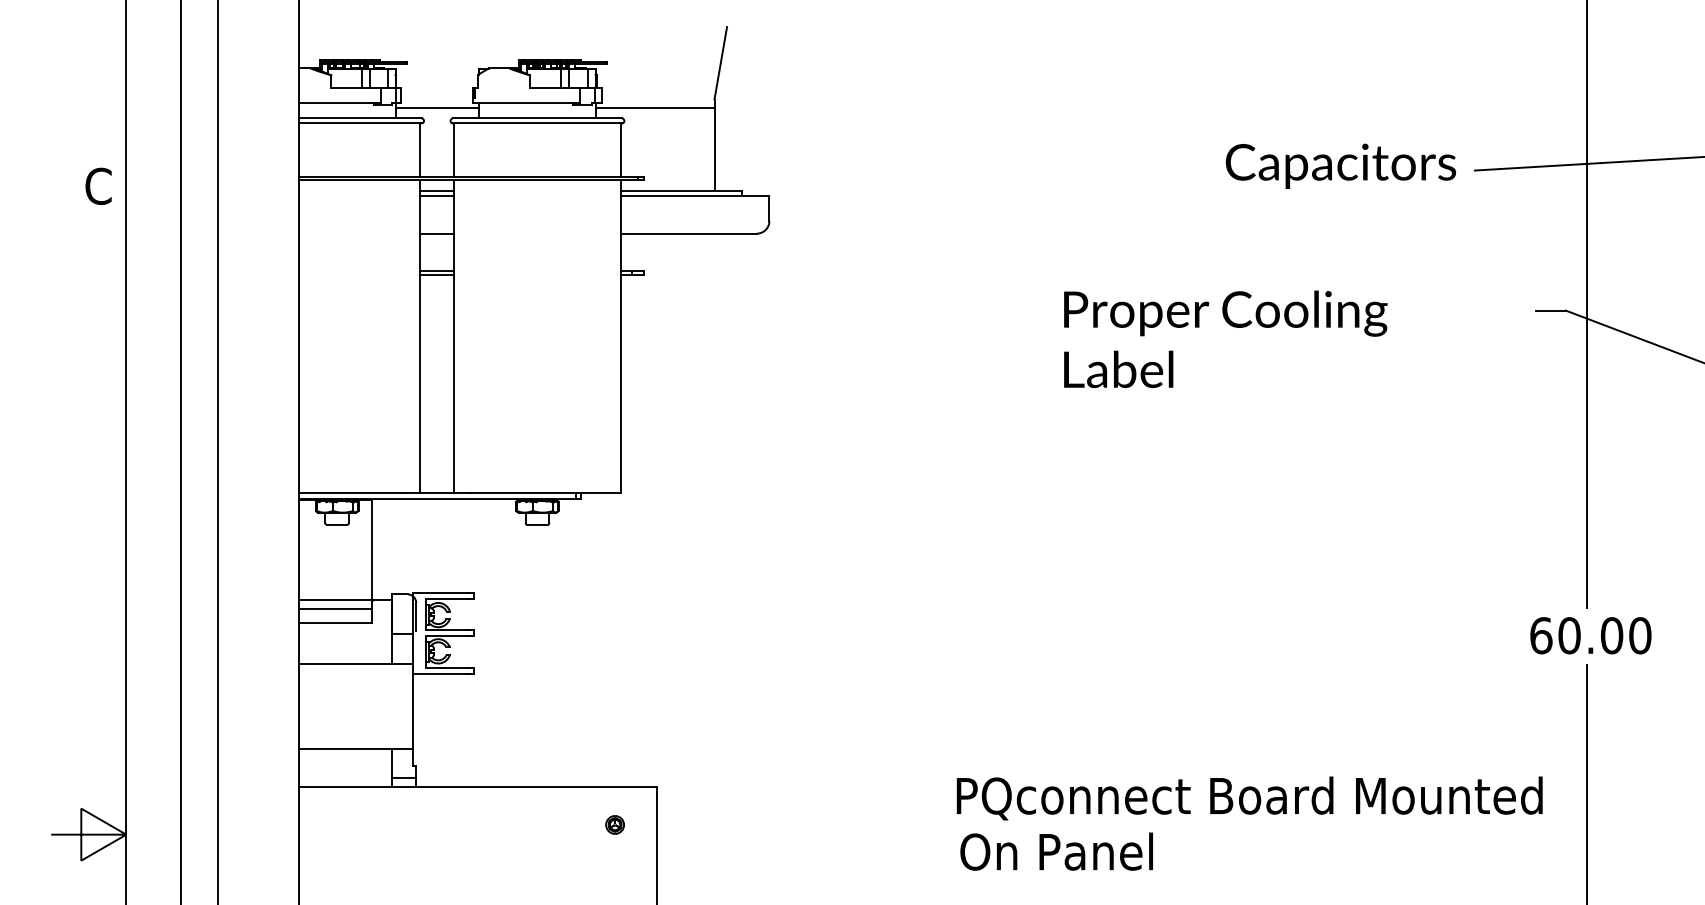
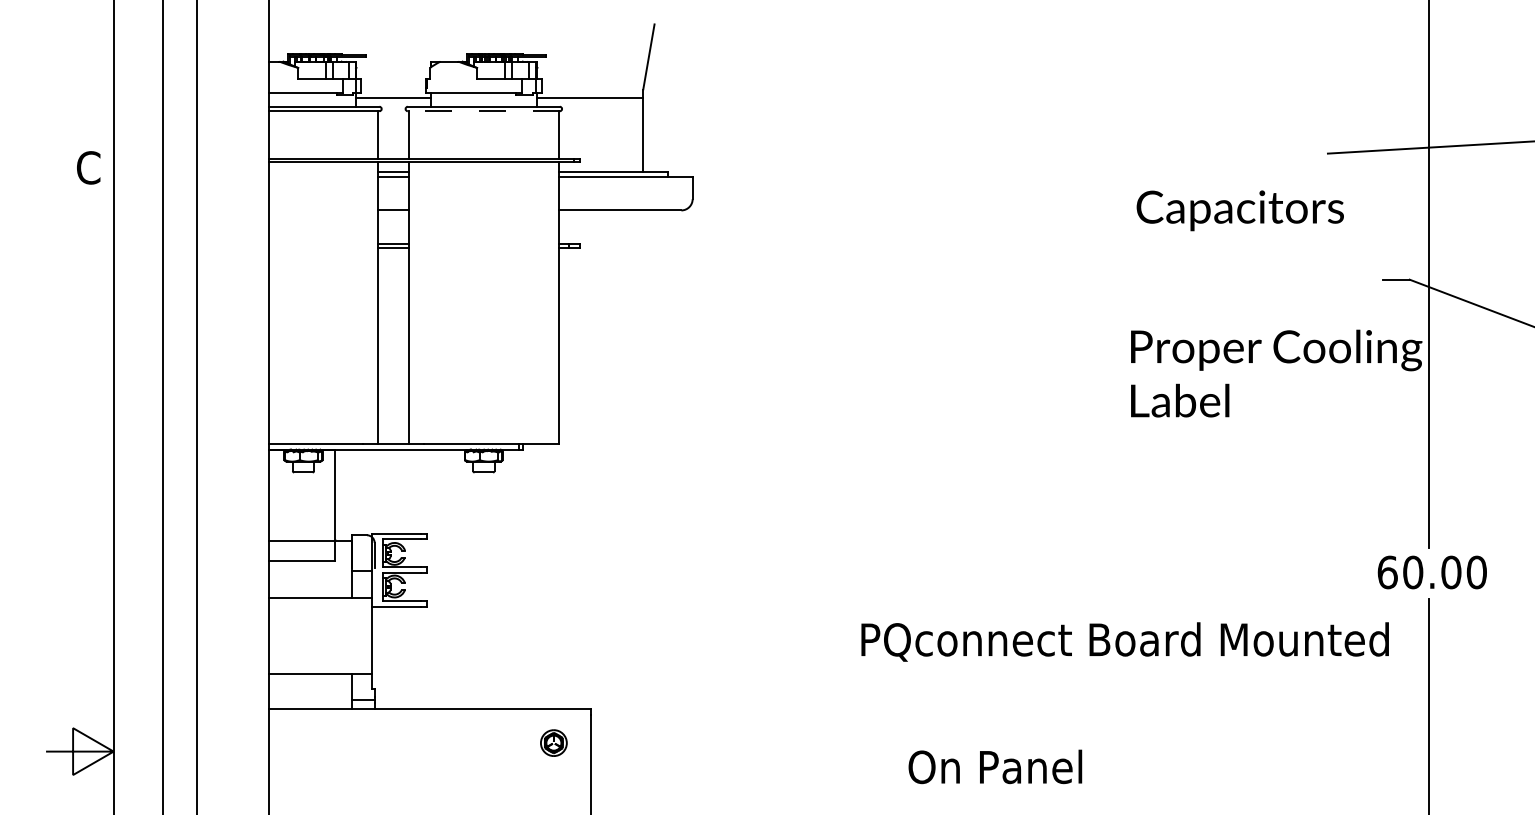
line: (537, 123) -> (483, 111), solid -> dashed
text: (1340, 165) -> (1239, 210), moved
text: (1225, 339) -> (1276, 373), moved
line: (334, 609) -> (301, 548), removed
text: (1248, 797) -> (1124, 641), moved
part: (614, 824) -> (553, 742), size x1.6
text: (1056, 851) -> (995, 766), moved

